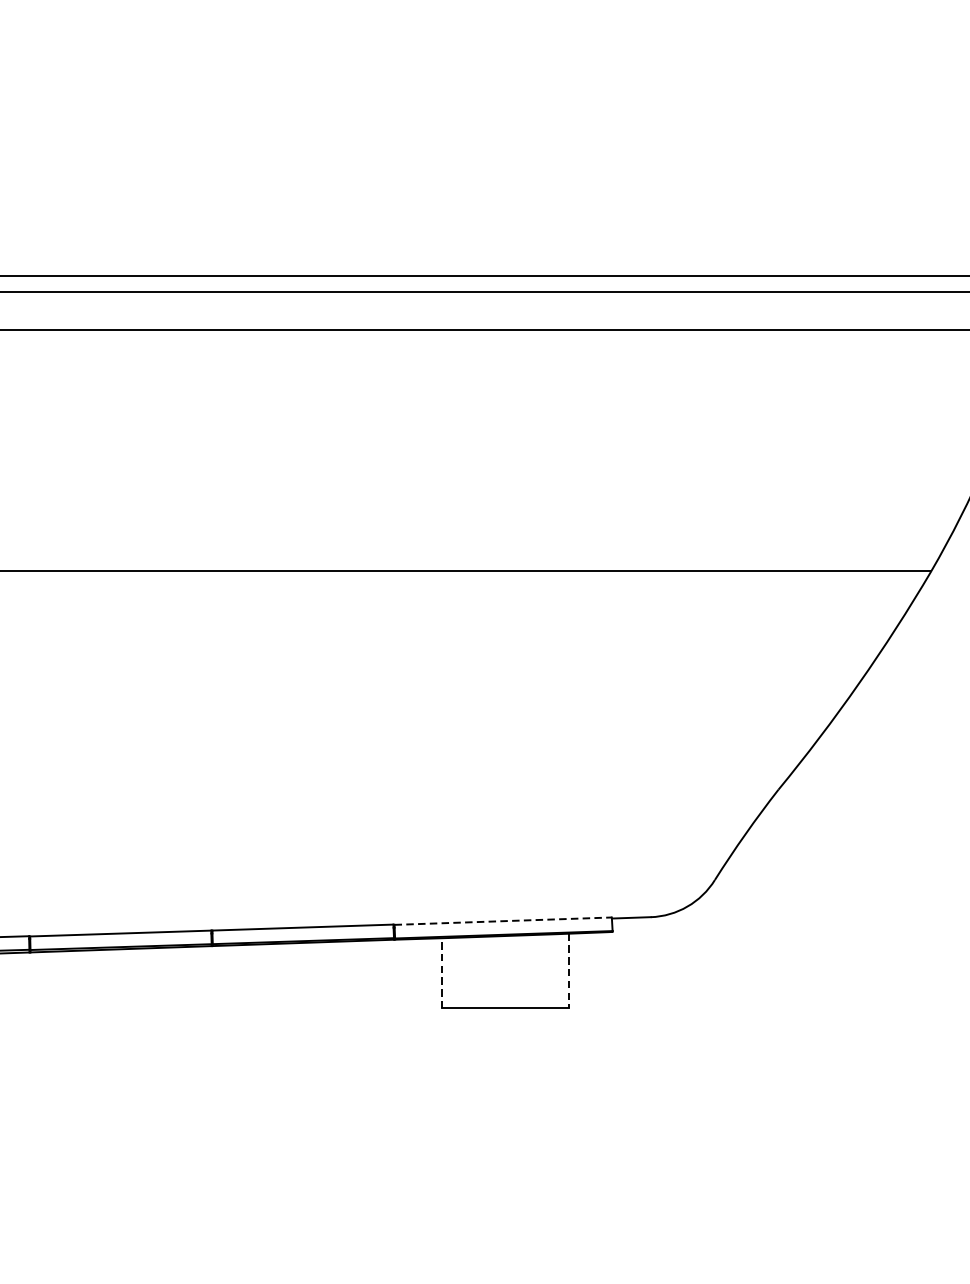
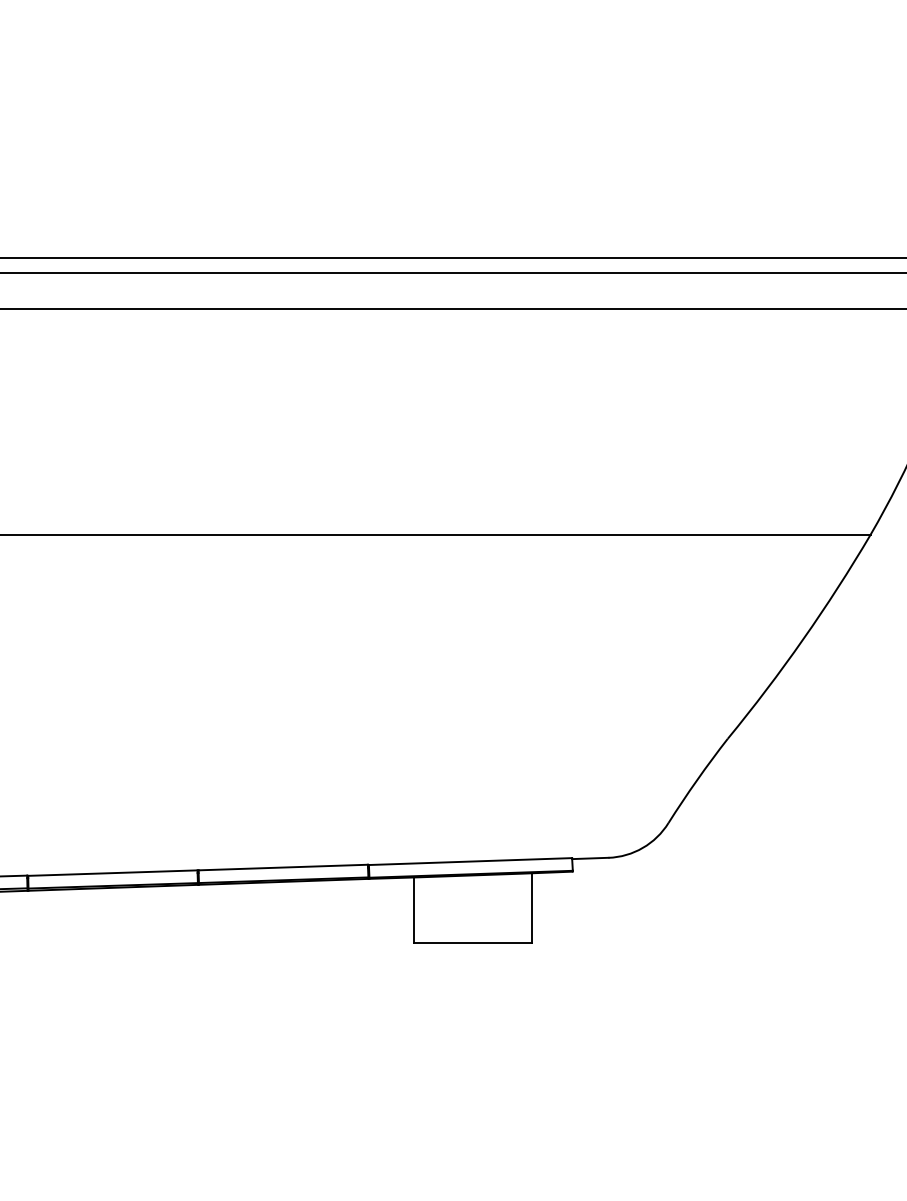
line: (503, 921) -> (470, 861), dashed -> solid
line: (569, 971) -> (532, 908), dashed -> solid
line: (442, 973) -> (413, 910), dashed -> solid

